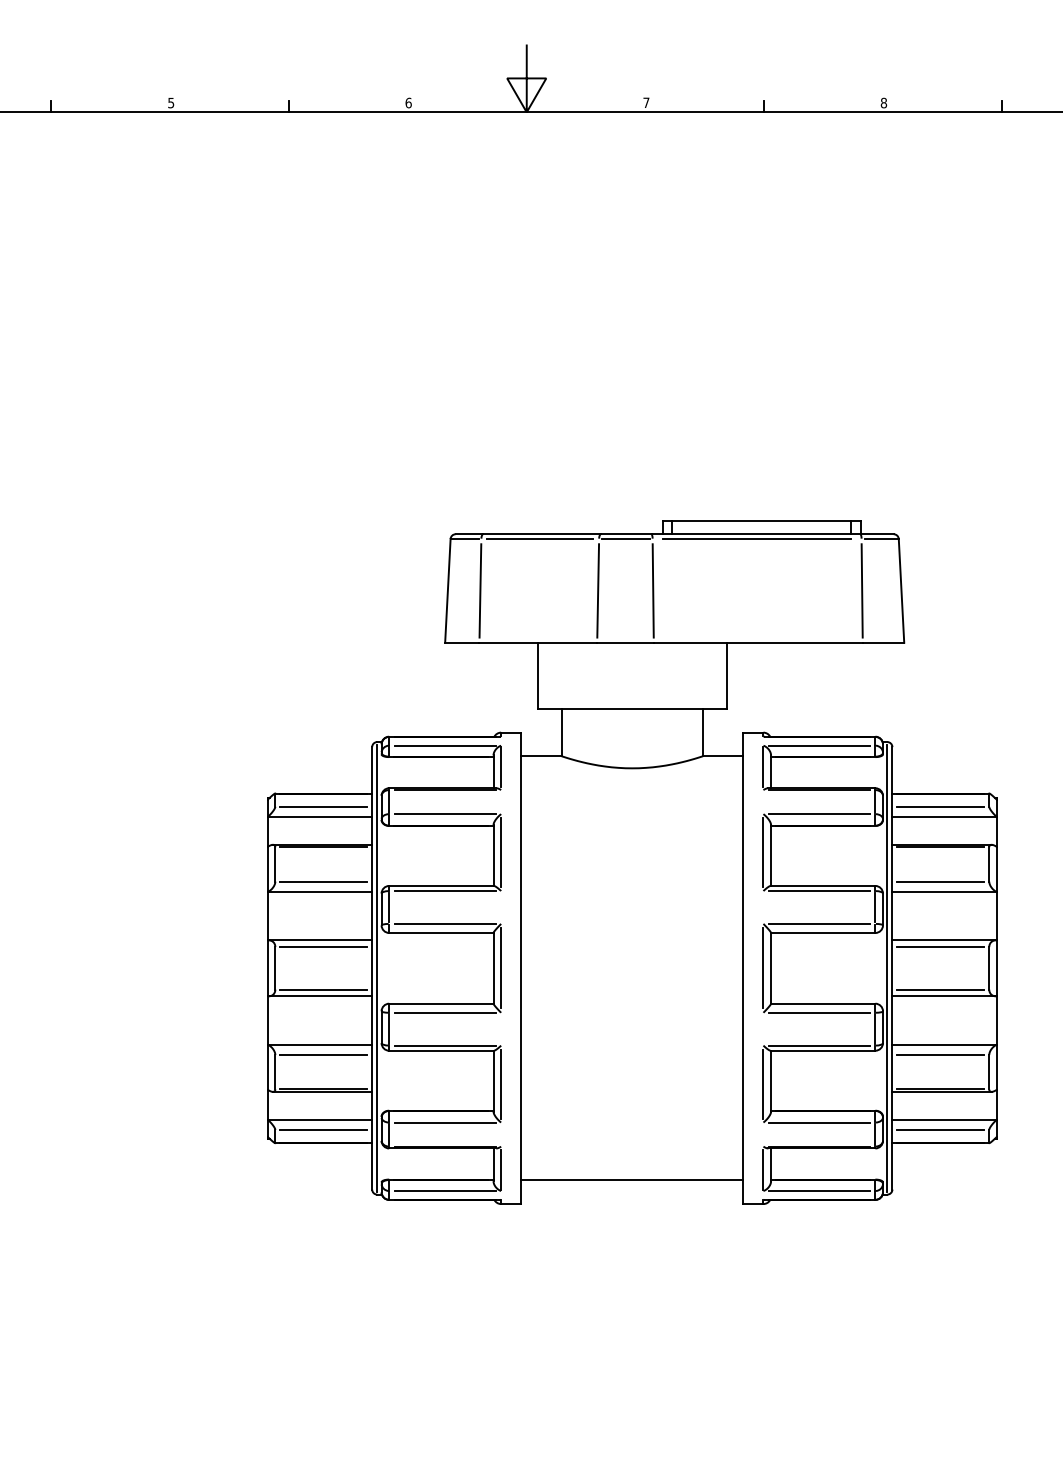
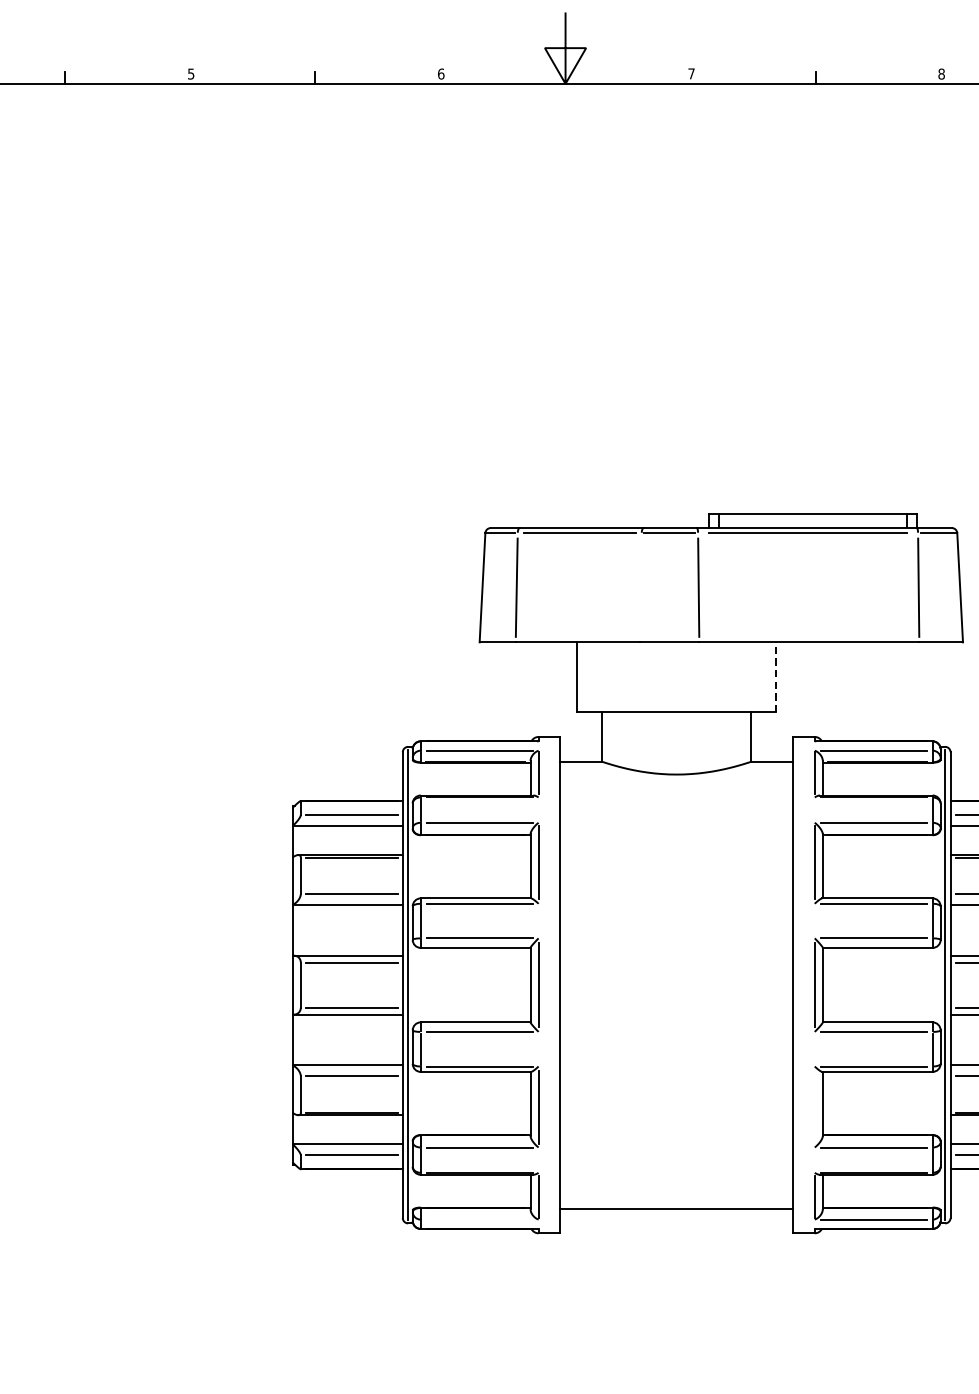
line: (598, 590) -> (641, 587), removed
line: (726, 675) -> (775, 676), solid -> dashed
line: (763, 1084) -> (814, 1107), removed
line: (444, 1191) -> (478, 1220), removed

